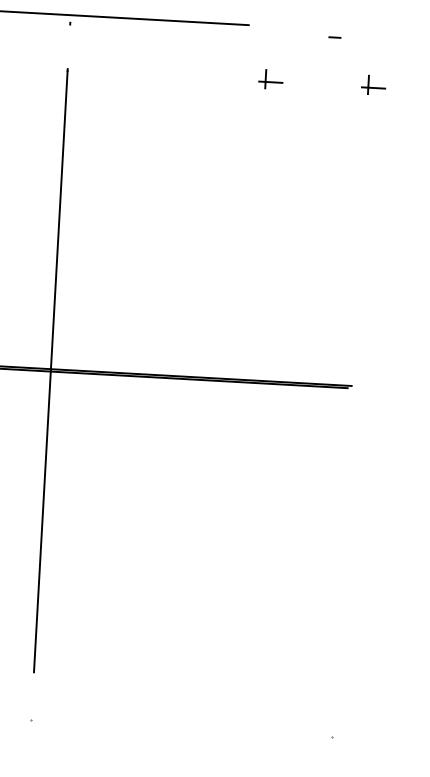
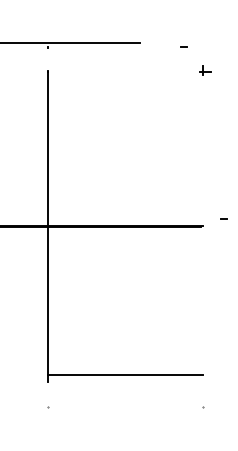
part: (270, 79) -> (152, 70), removed
line: (392, 373) -> (223, 218), added
line: (183, 667) -> (124, 375), added

